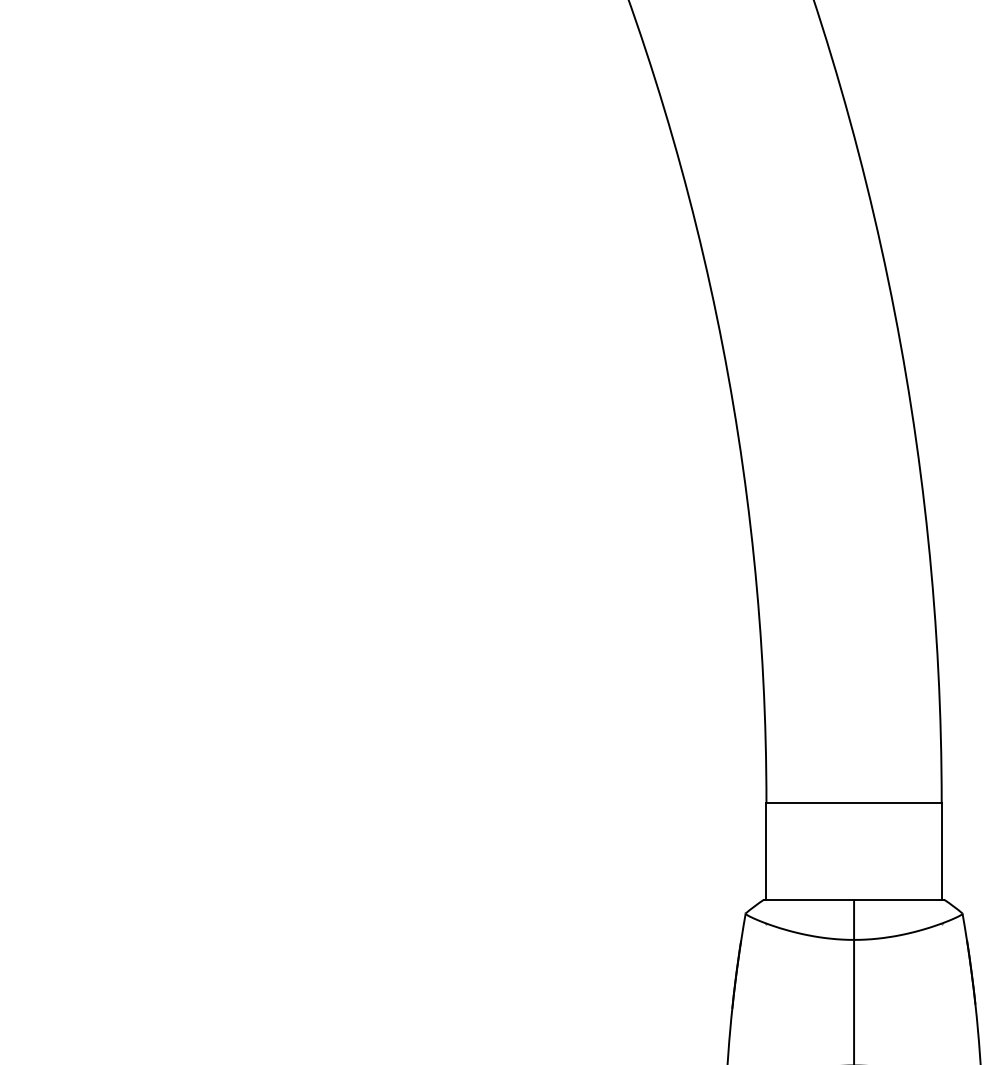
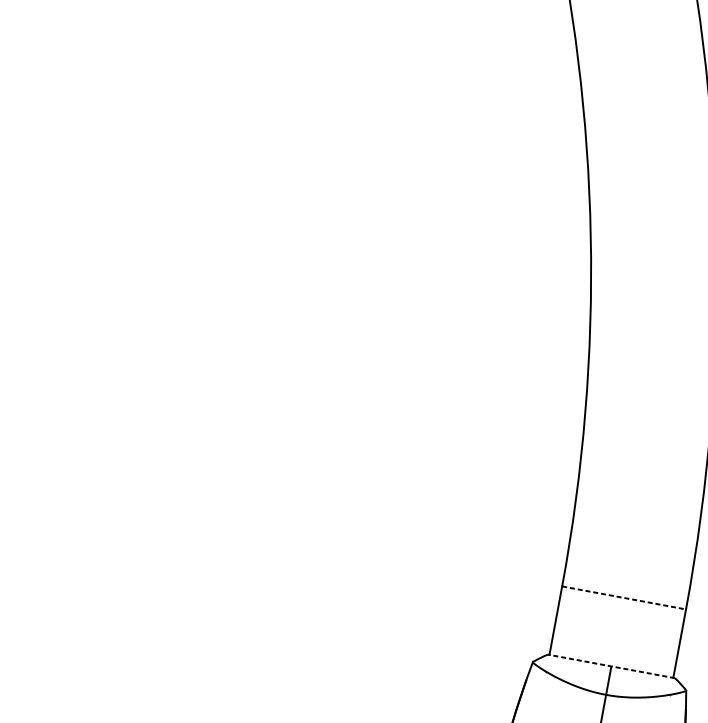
line: (854, 802) -> (624, 597), solid -> dashed
line: (854, 899) -> (611, 666), solid -> dashed

